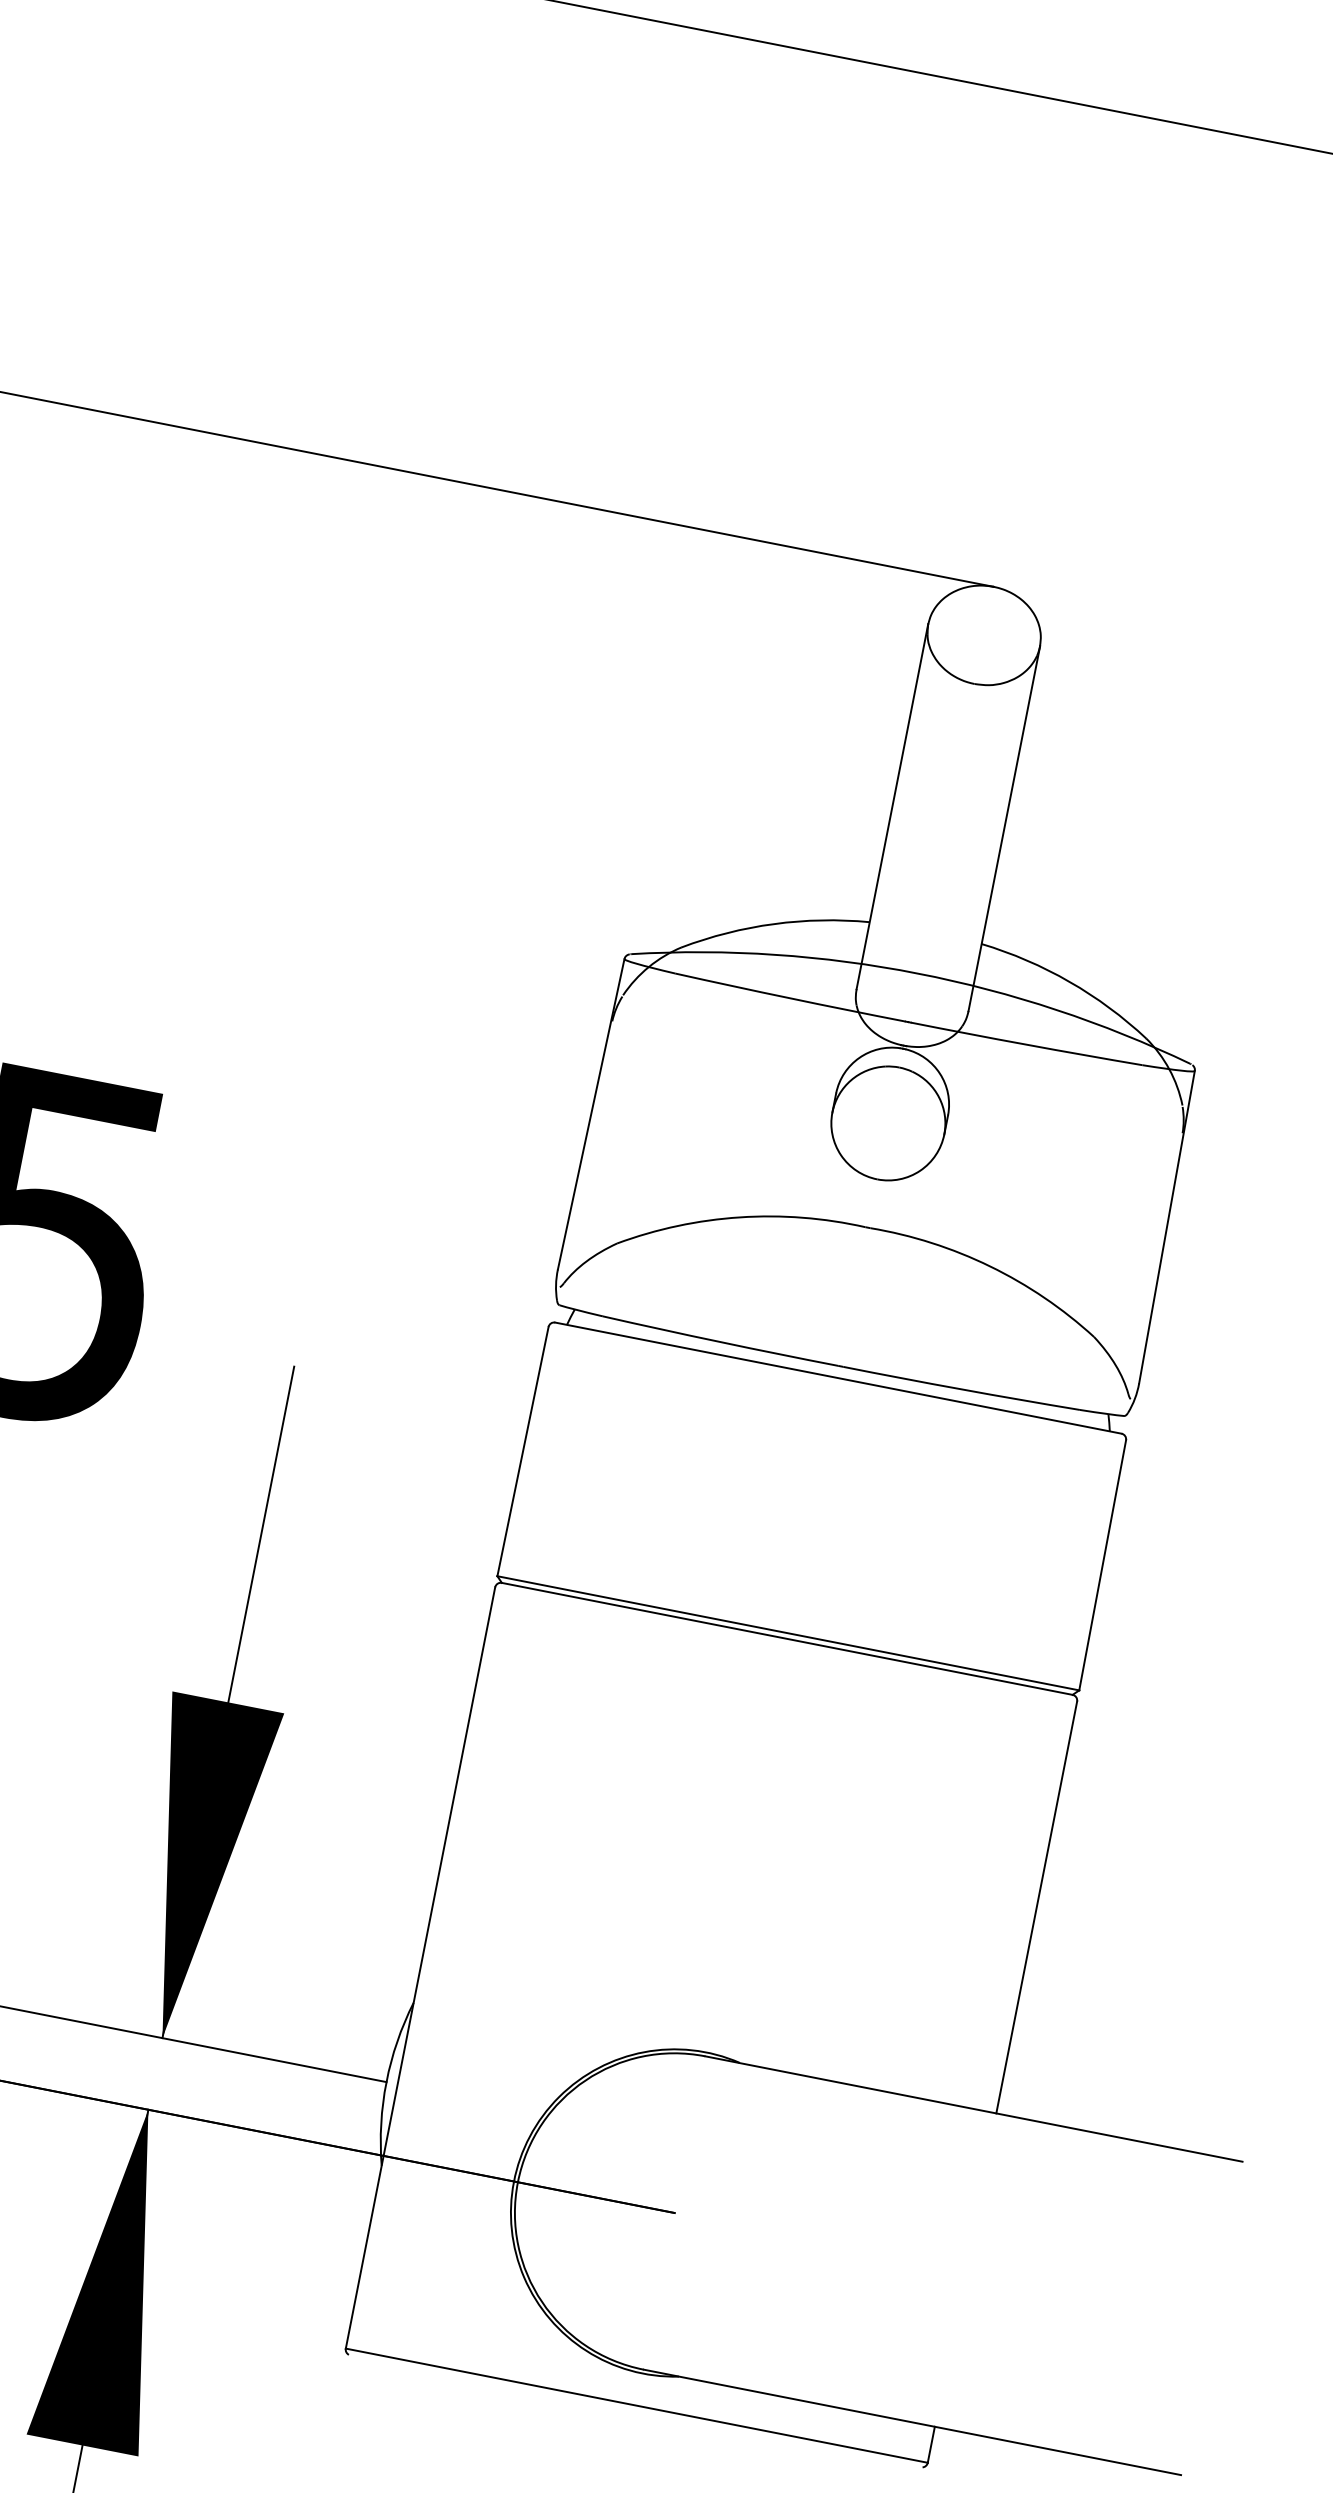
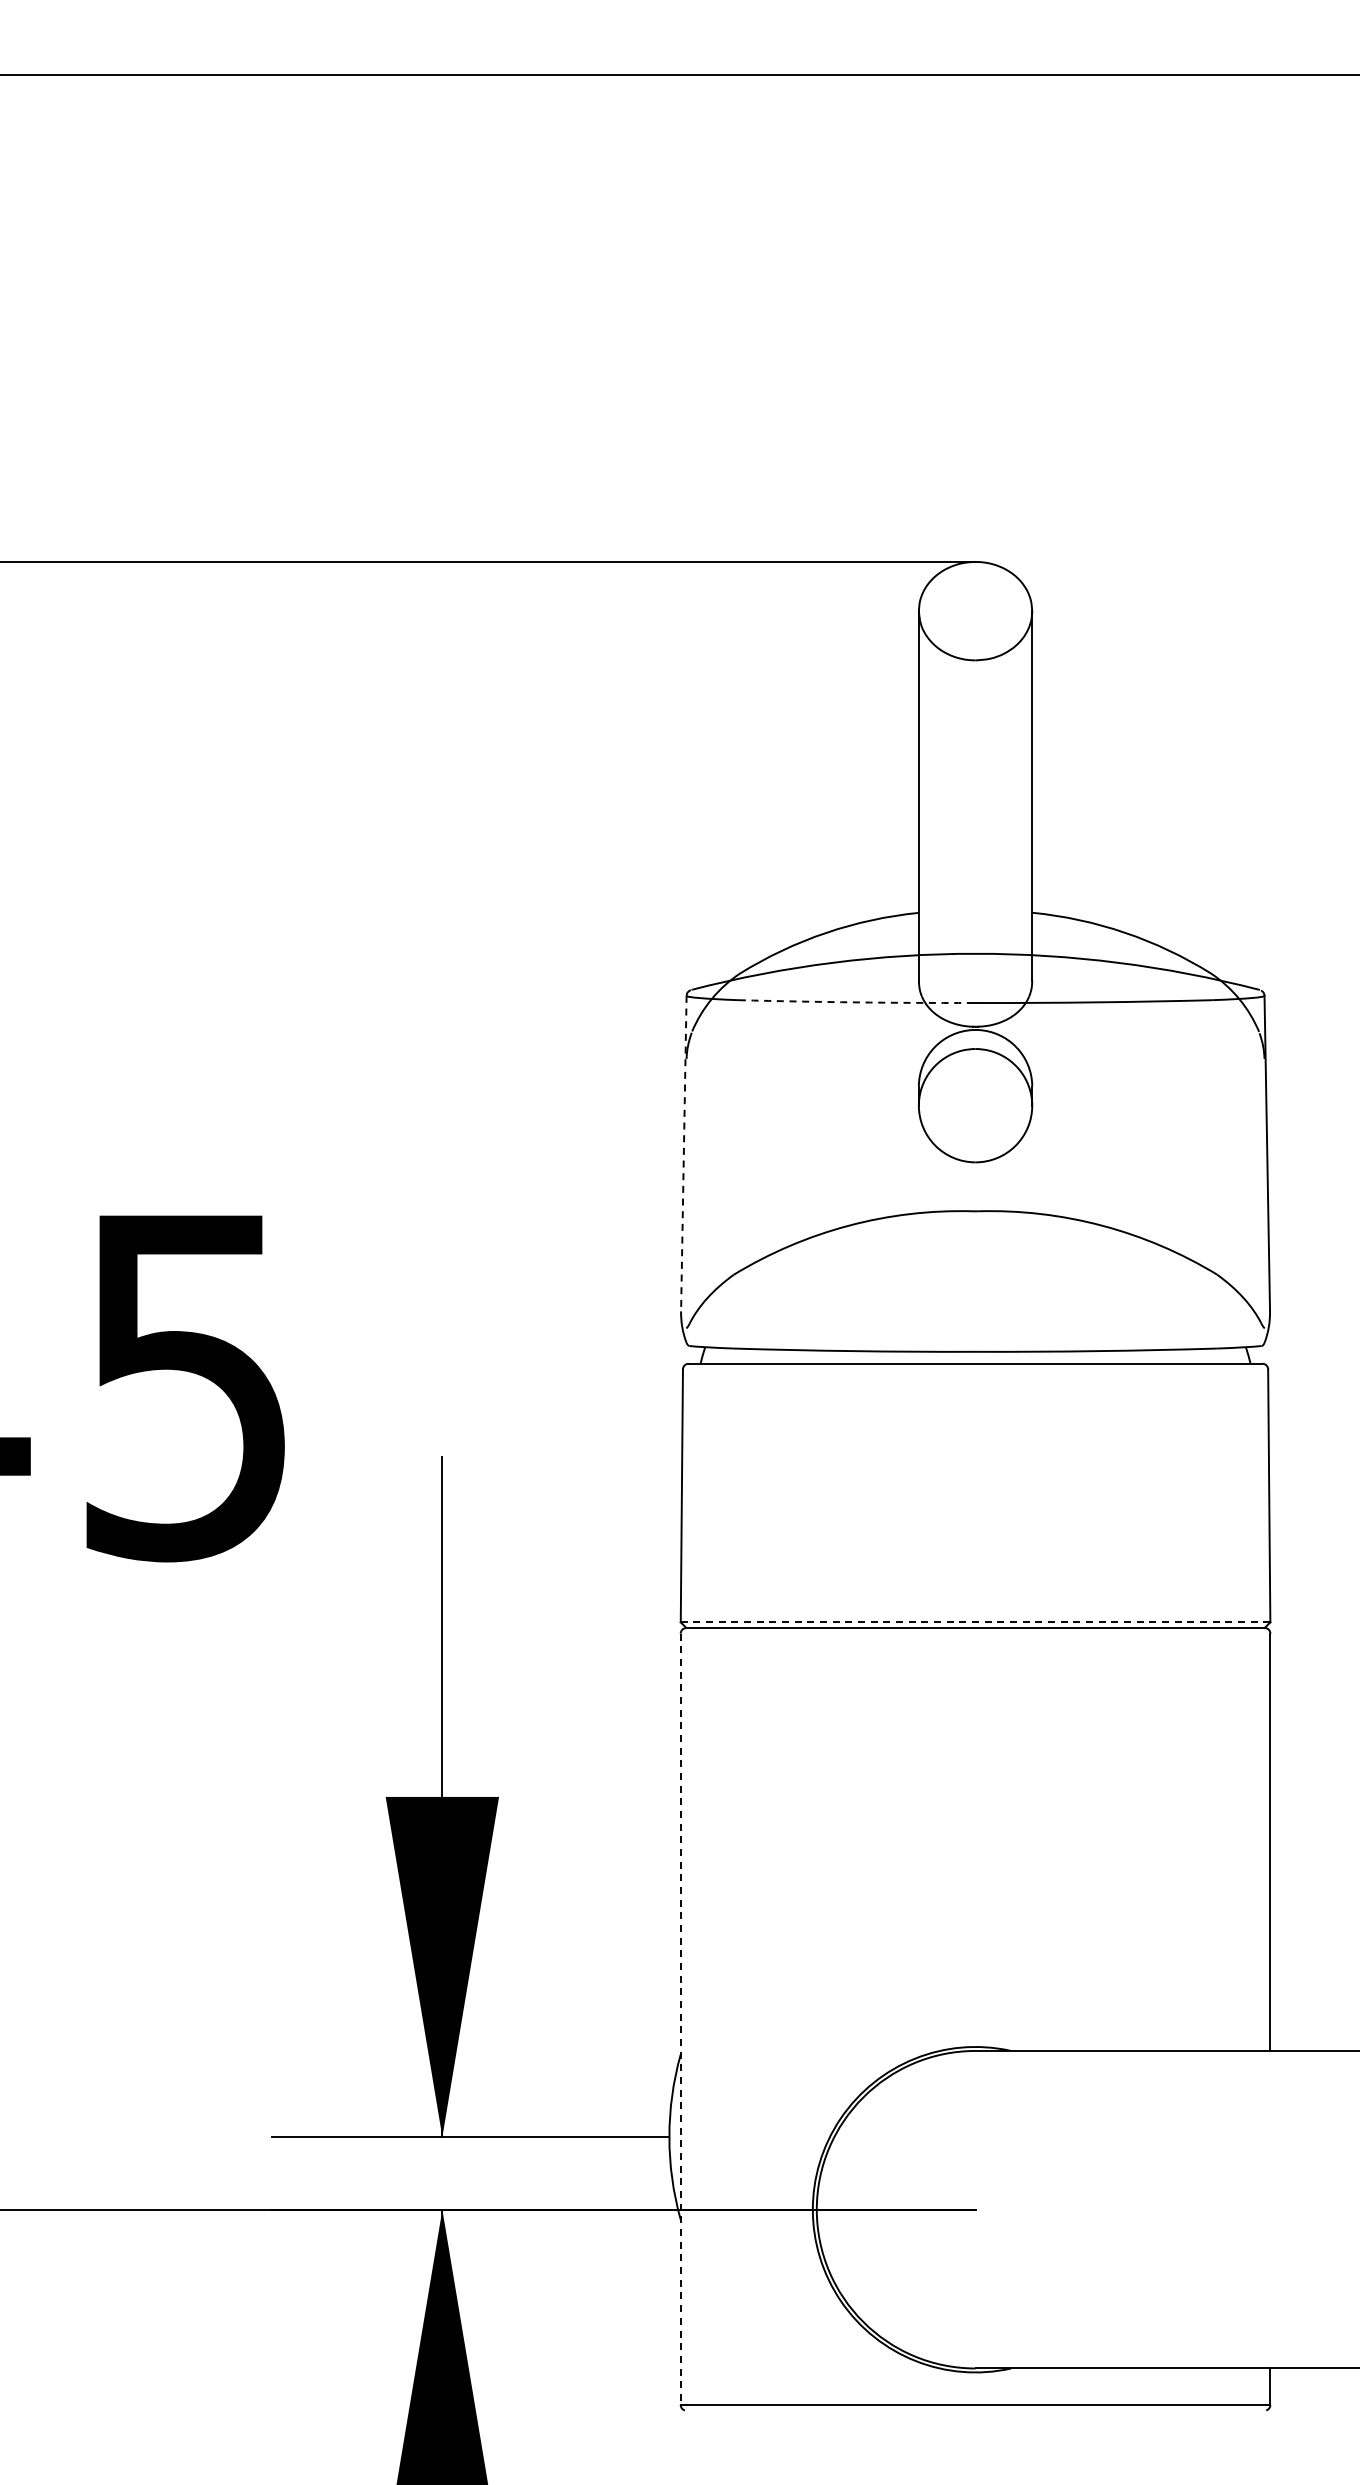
arc: (789, 998) -> (855, 1002), solid -> dashed
line: (590, 1114) -> (683, 1153), solid -> dashed
line: (788, 1633) -> (975, 1622), solid -> dashed
line: (420, 1968) -> (680, 2019), solid -> dashed

